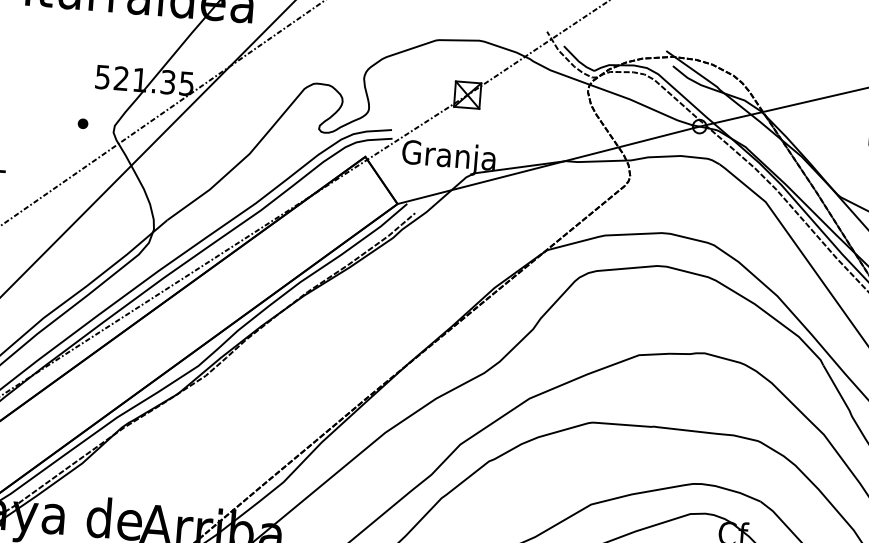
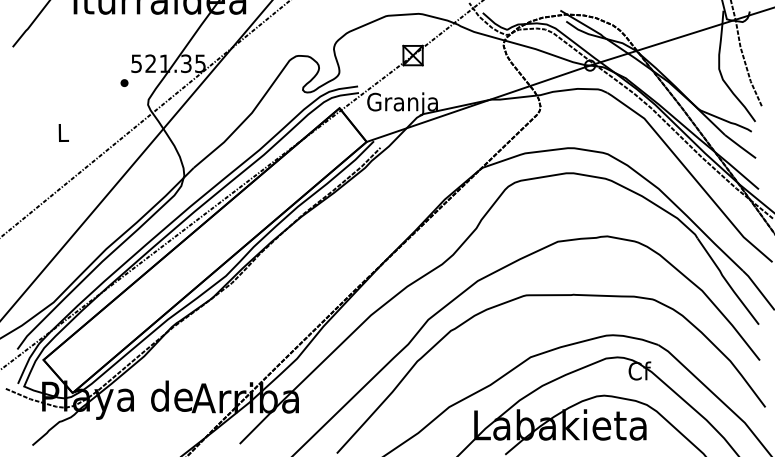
part: (83, 123) -> (124, 82), moved

